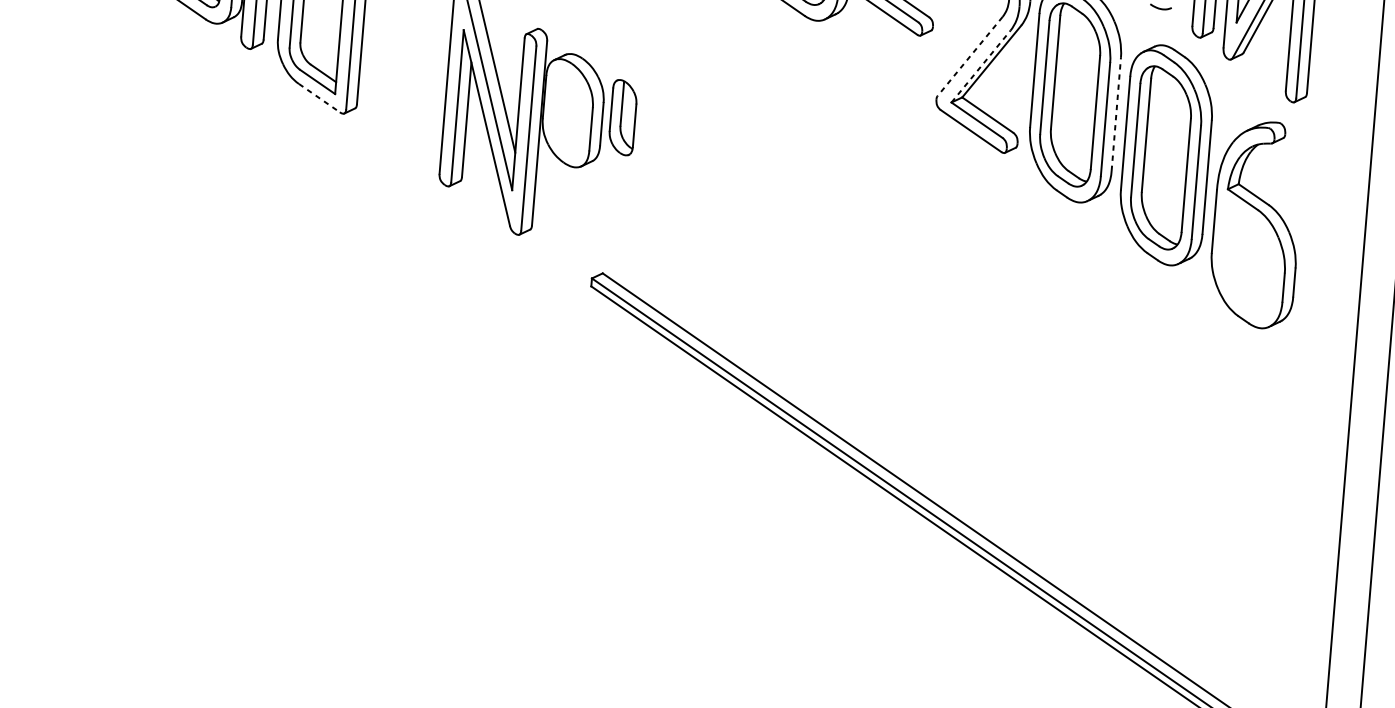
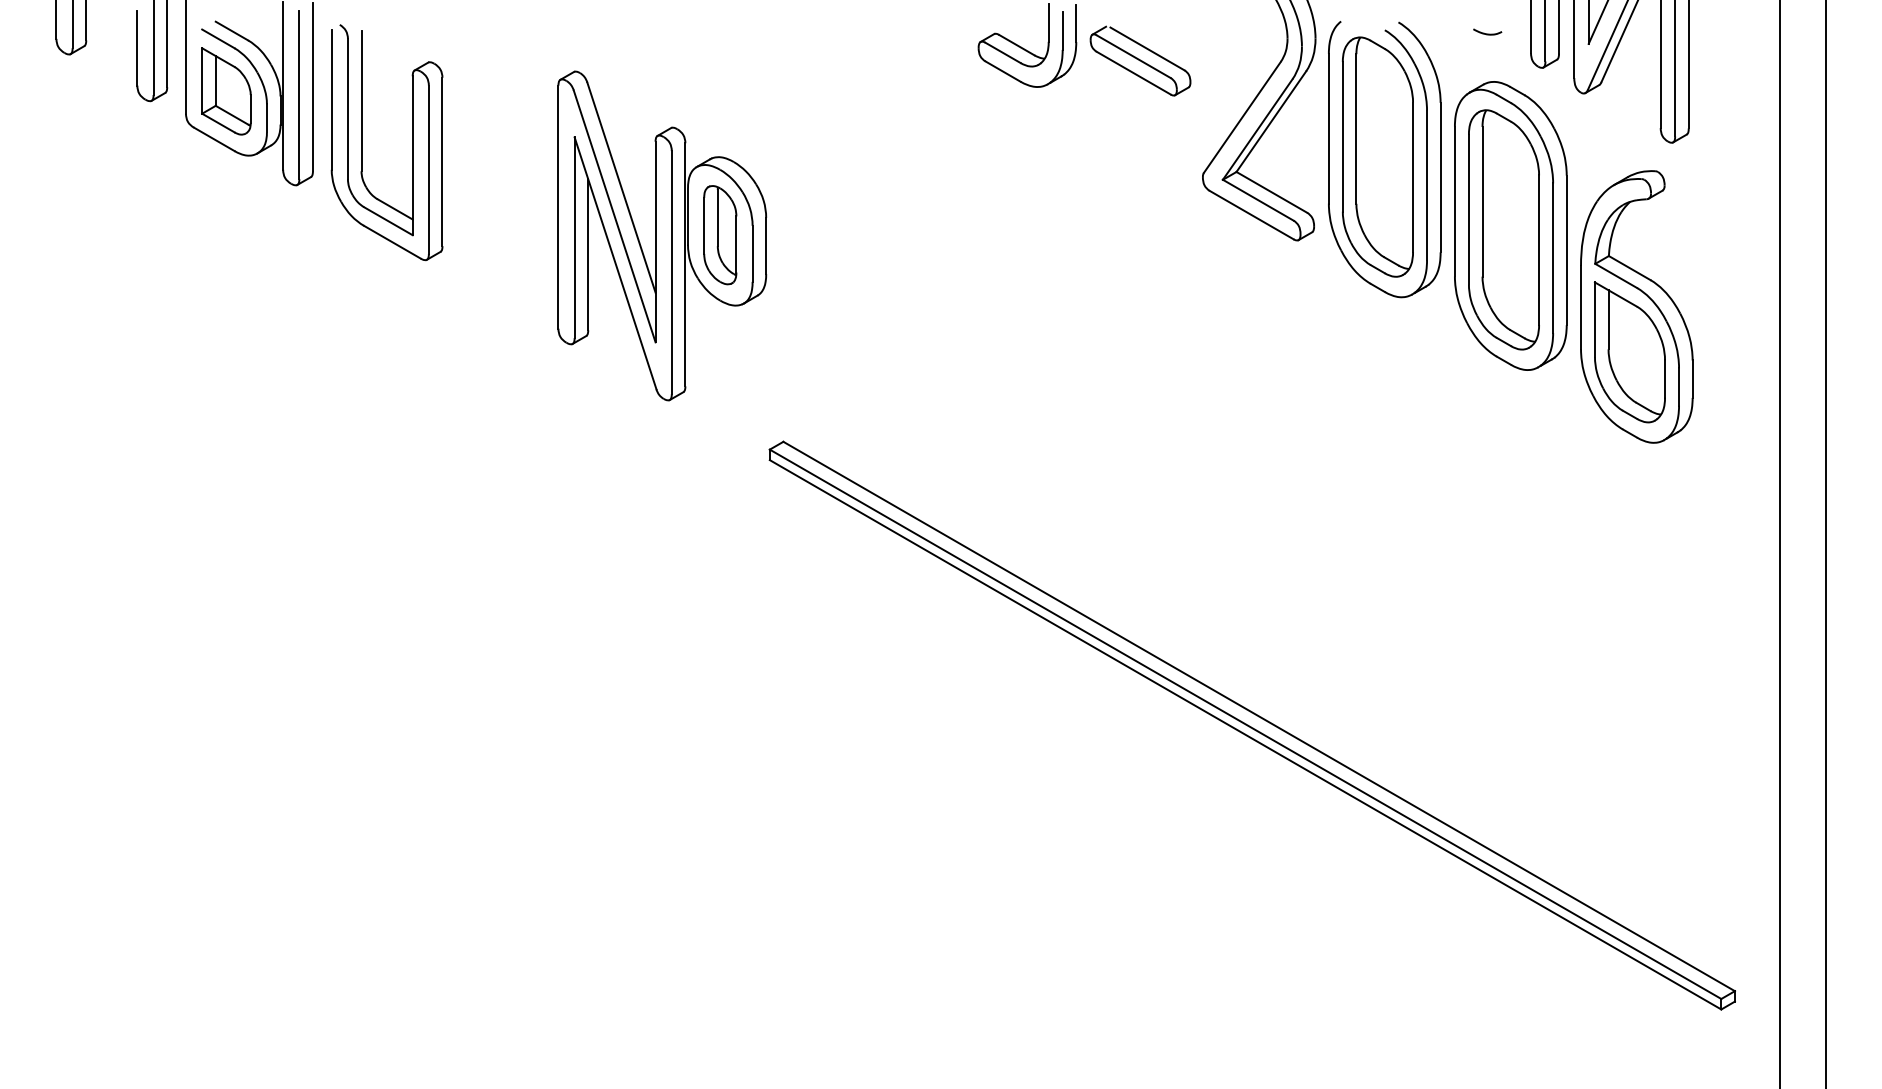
line: (970, 56) -> (1242, 117), dashed -> solid
line: (981, 66) -> (1258, 129), dashed -> solid
line: (319, 98) -> (392, 242), dashed -> solid
line: (1116, 114) -> (1440, 177), dashed -> solid
part: (623, 117) -> (720, 235), moved
part: (1248, 258) -> (1629, 352), added

